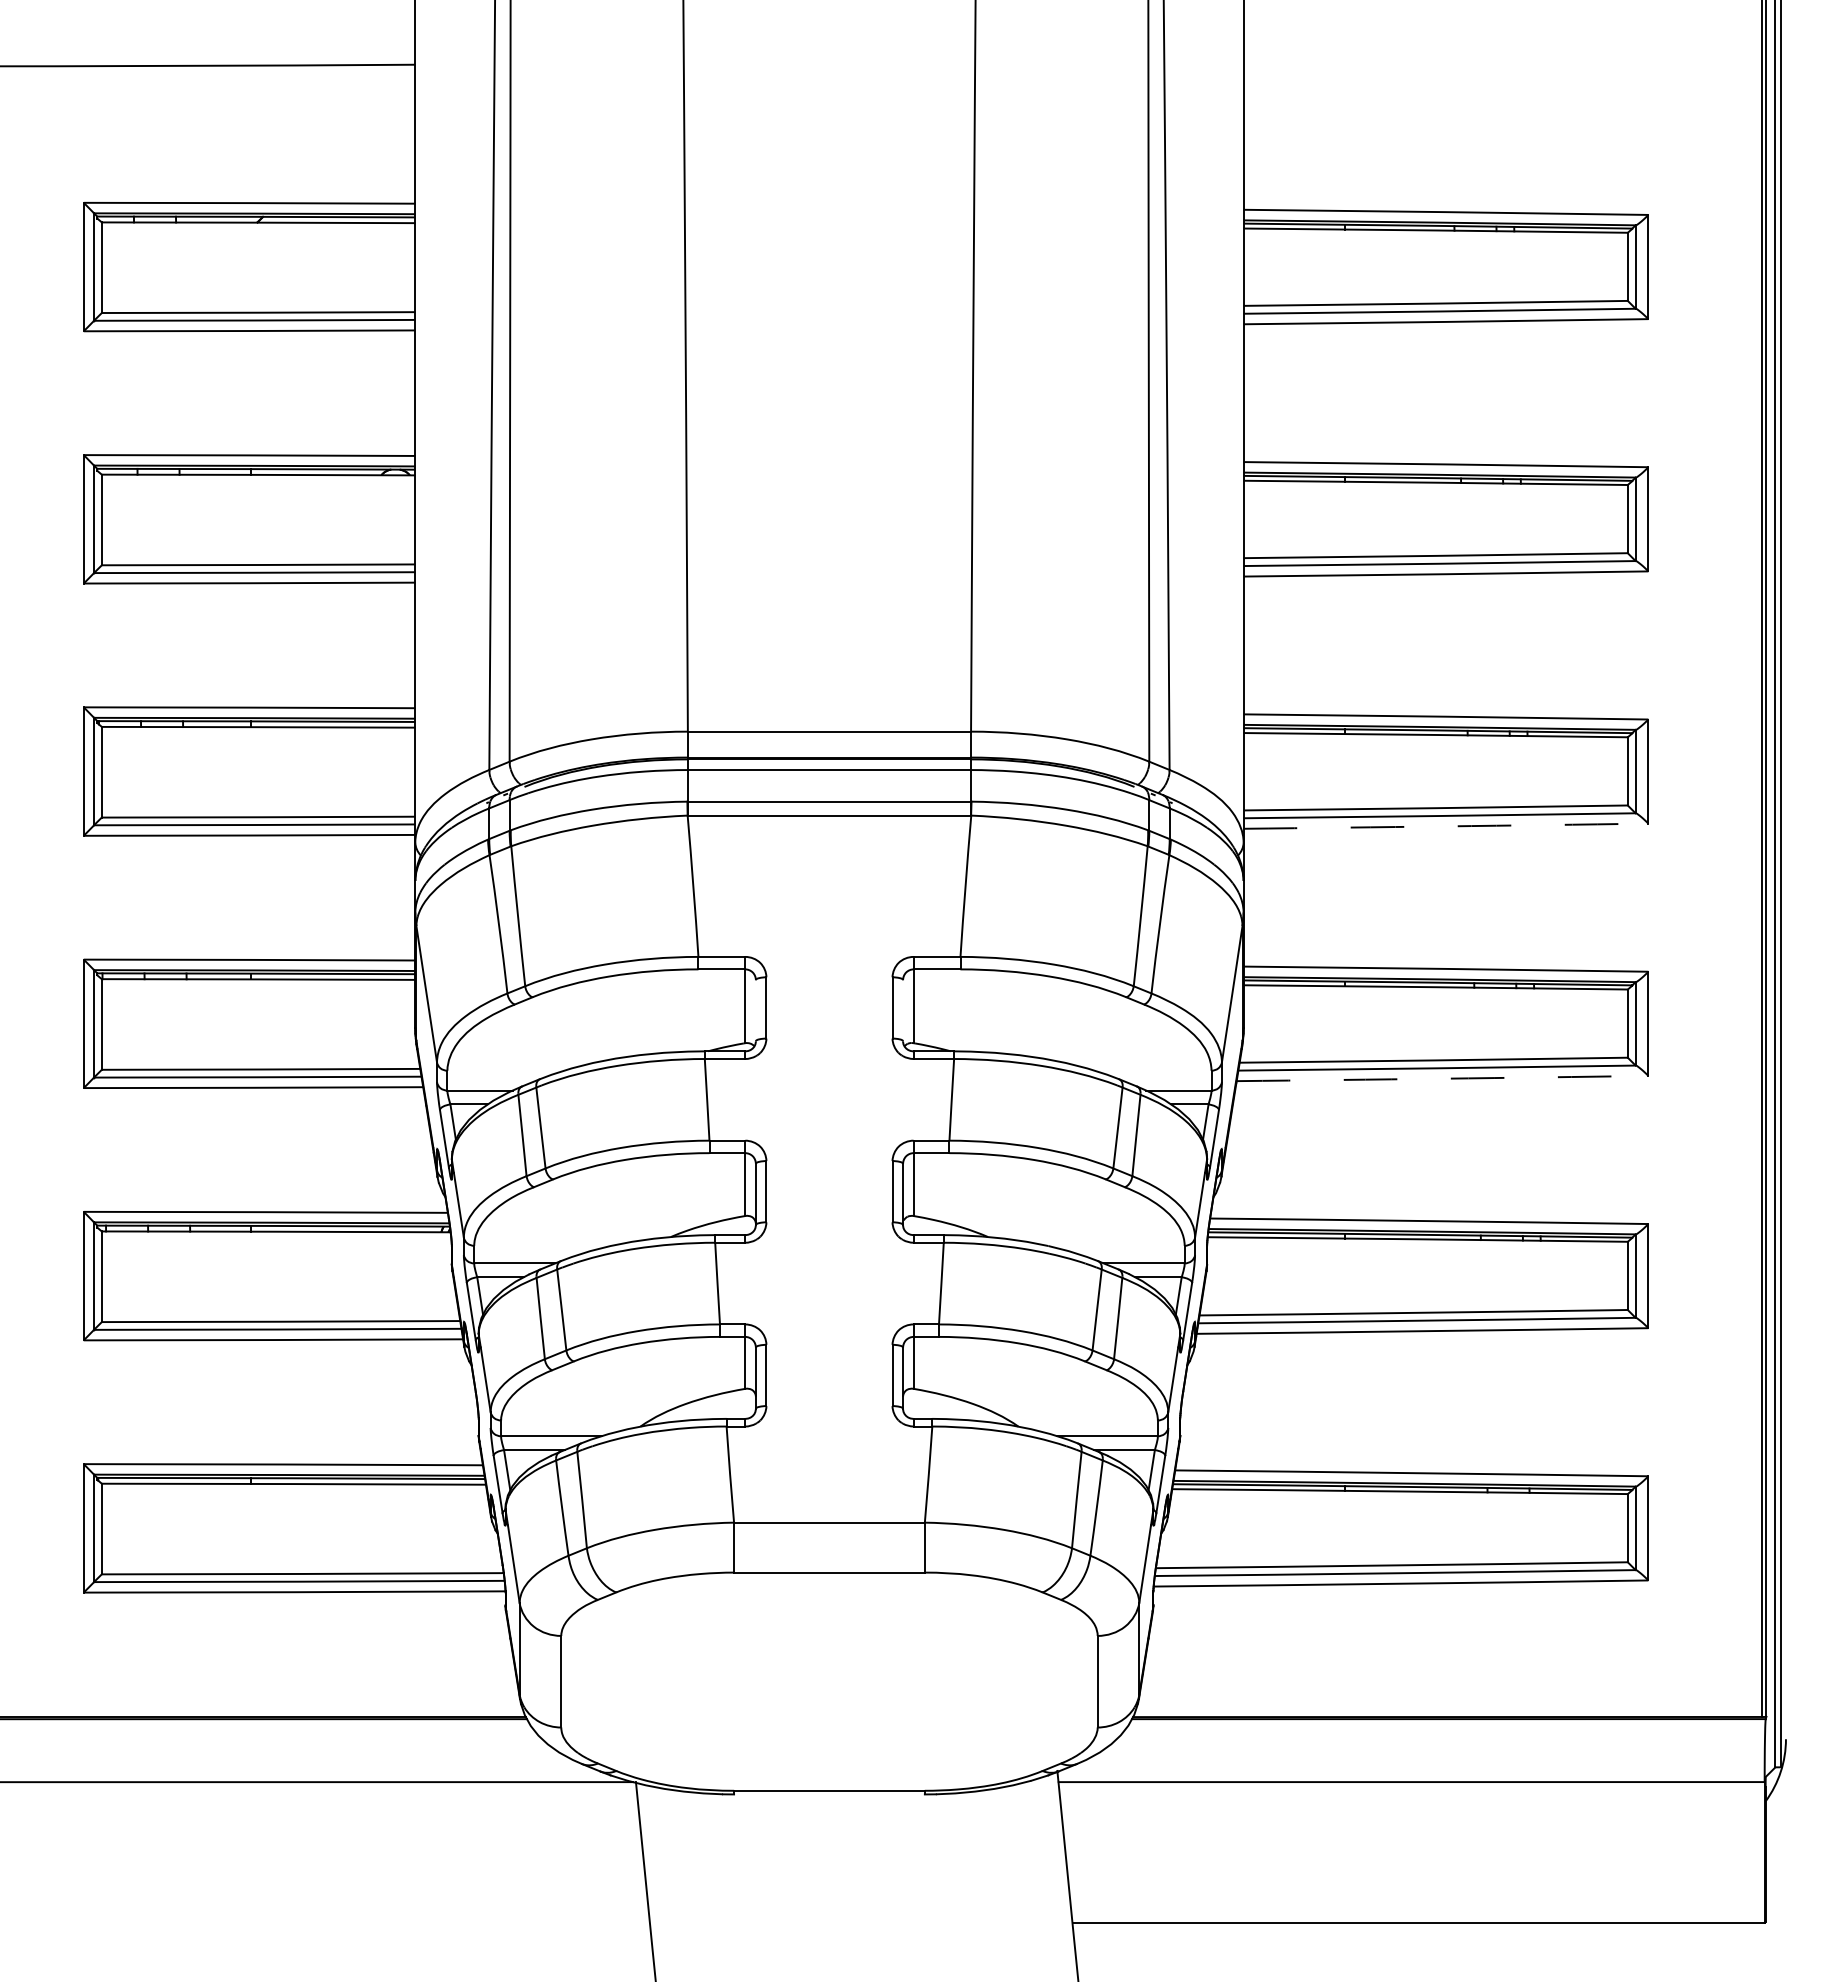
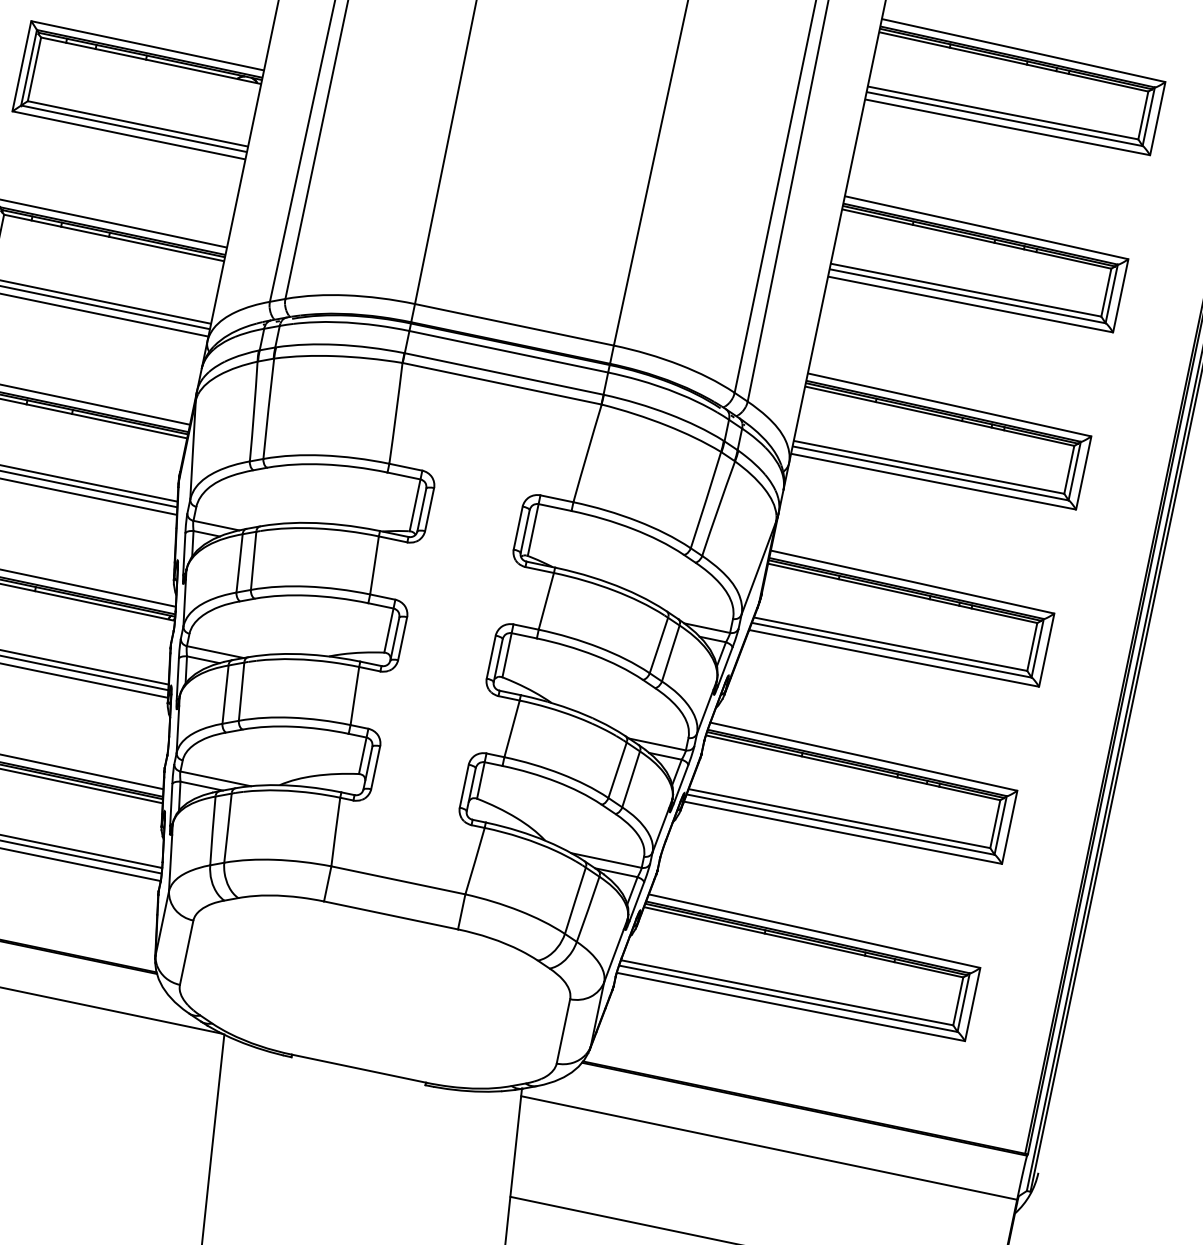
arc: (1446, 826) -> (933, 481), dashed -> solid
line: (755, 1010) -> (421, 509), added
line: (903, 1010) -> (525, 531), added
arc: (1442, 1078) -> (894, 658), dashed -> solid

